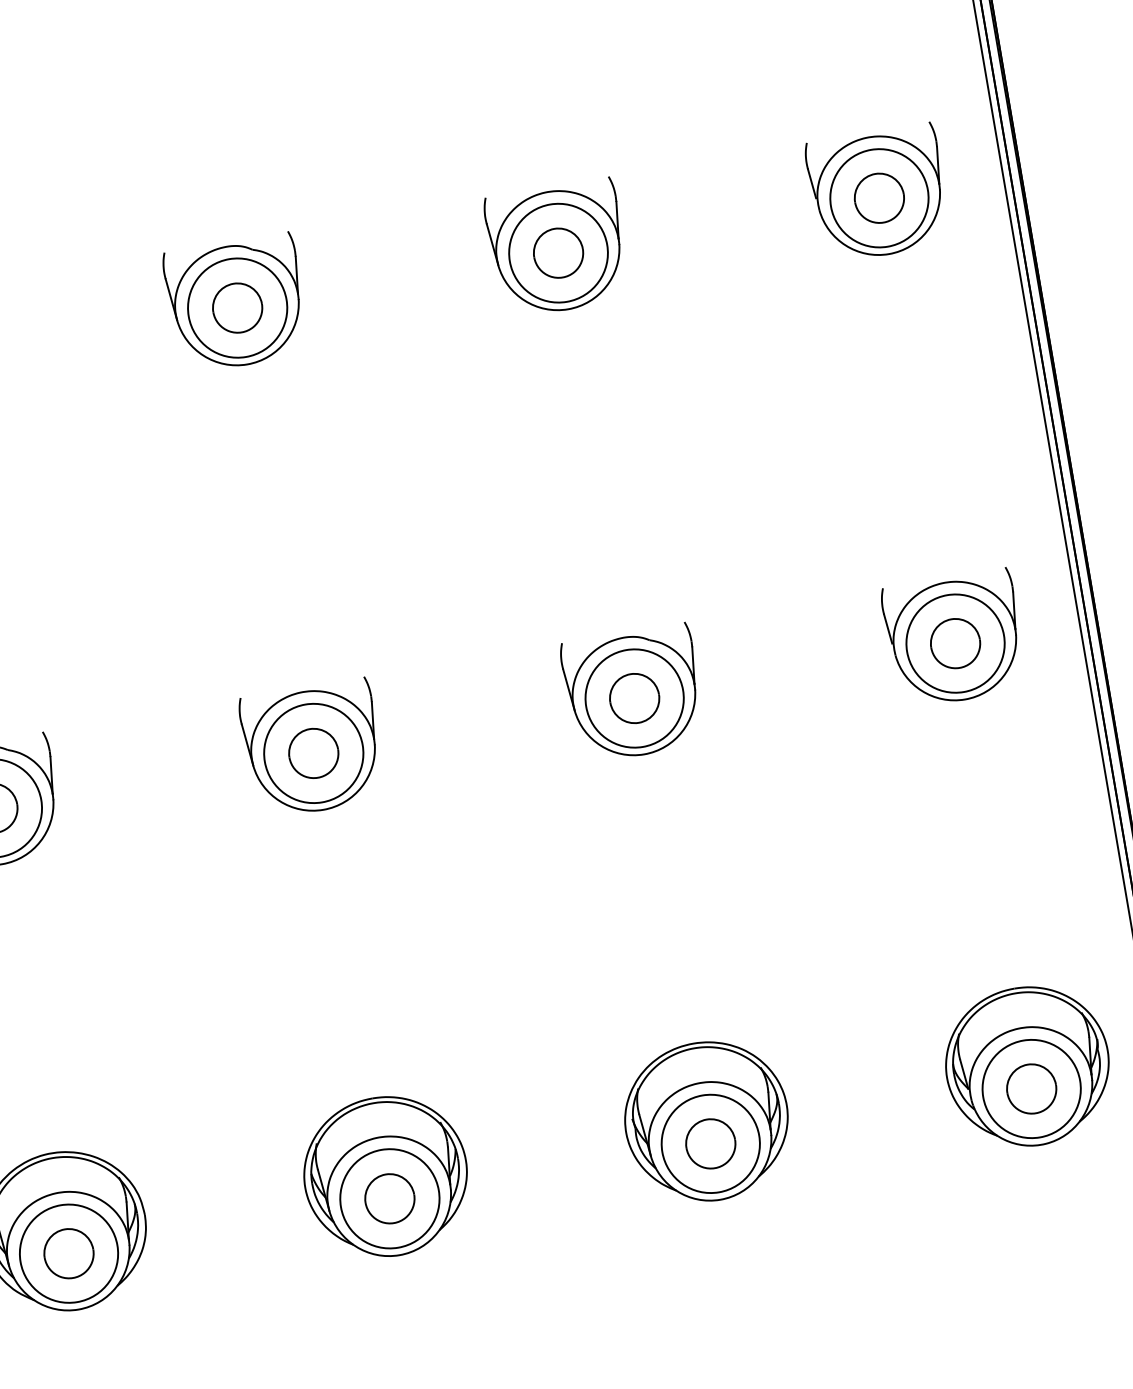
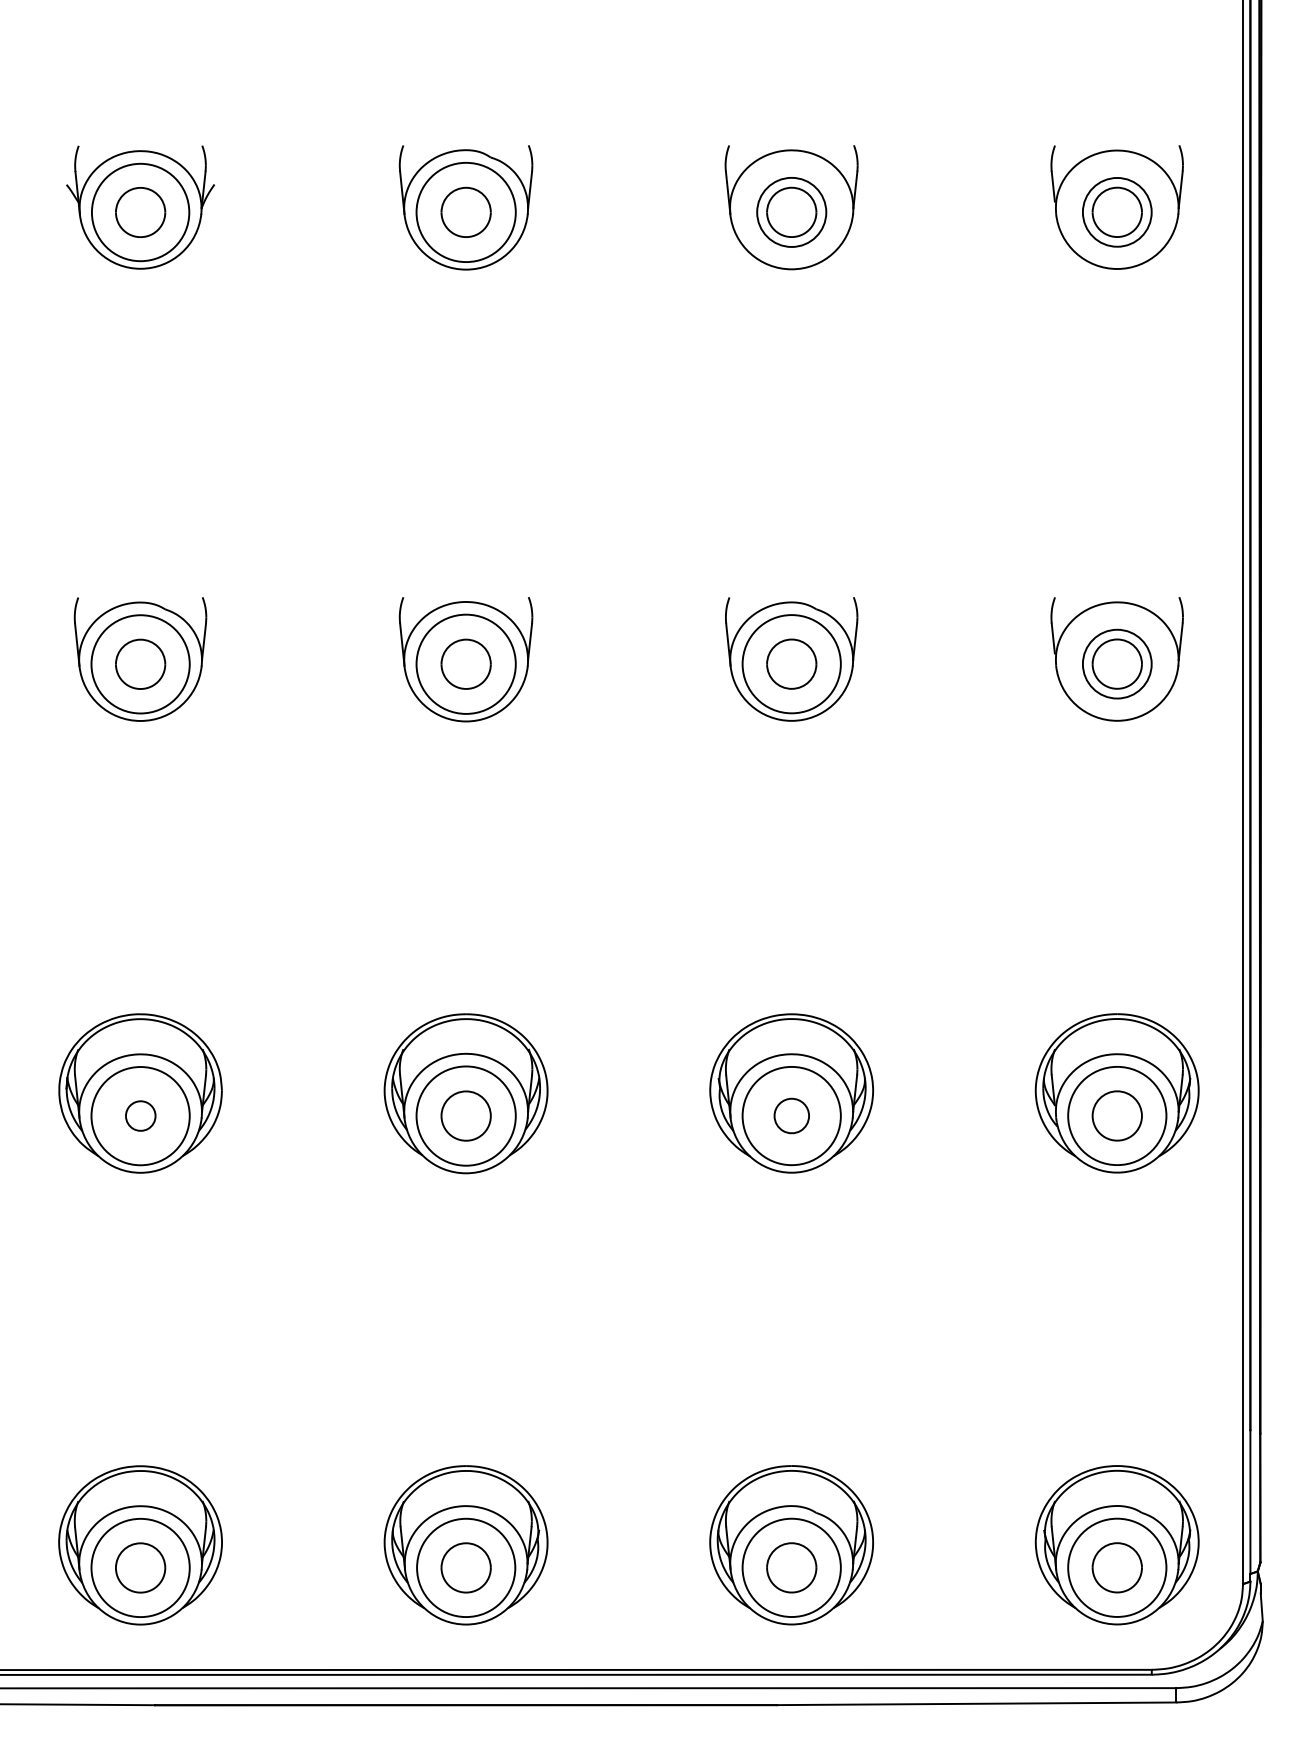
circle: (879, 198) -> (1117, 212), size x0.7
circle: (558, 253) -> (791, 212), size x0.7
circle: (955, 643) -> (1117, 664), size x0.7
part: (710, 1143) -> (791, 1115), size x0.7
part: (68, 1253) -> (140, 1115), size x0.6

